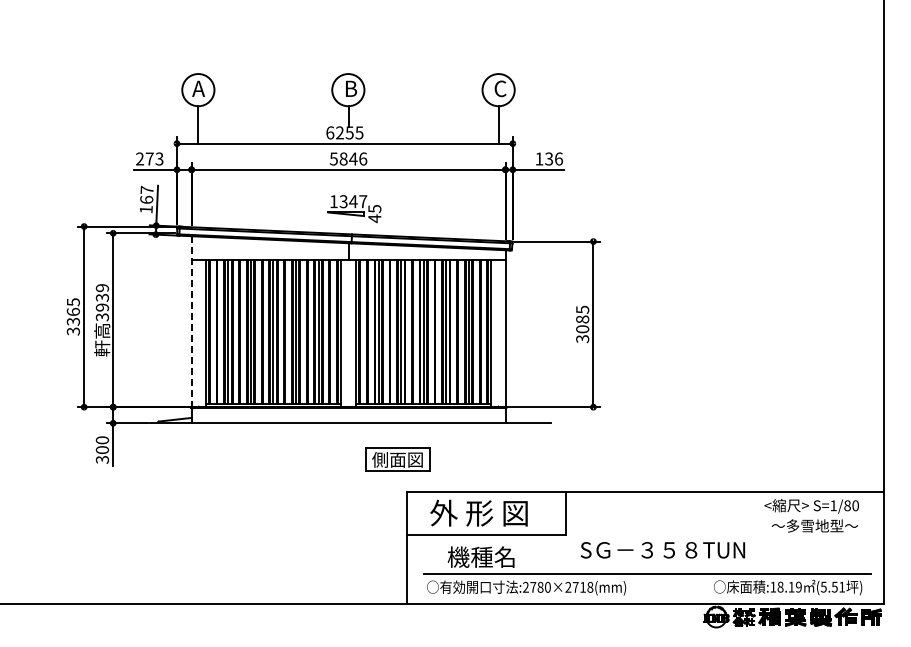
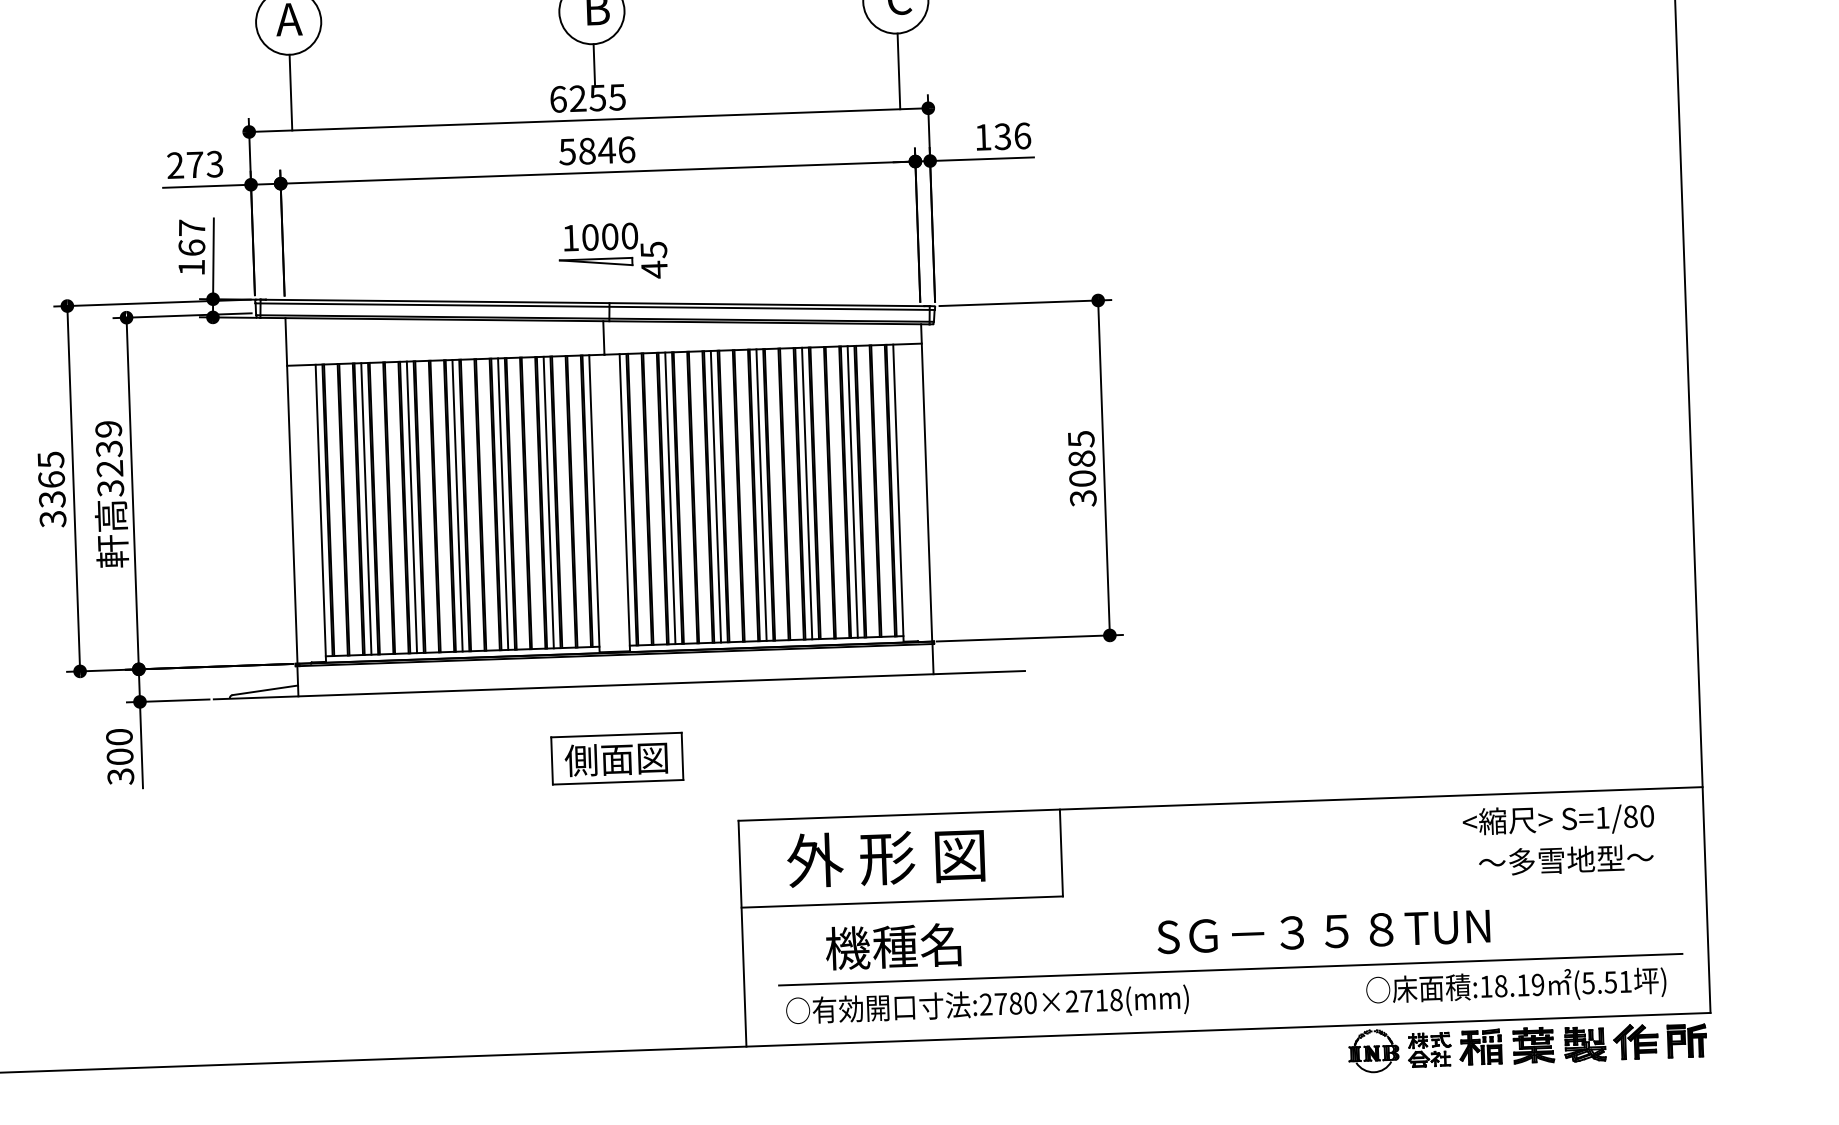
text: (353, 201) -> (610, 236), 1347 -> 1000
text: (102, 307) -> (110, 468), 3939 -> 3239
line: (191, 322) -> (291, 492), dashed -> solid
part: (397, 459) -> (616, 758), moved
text: (662, 550) -> (1322, 932), moved

